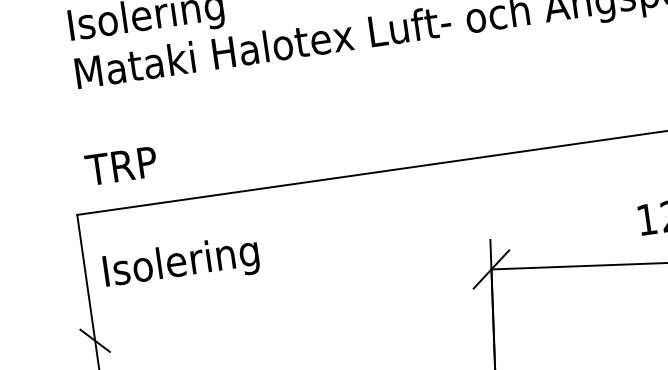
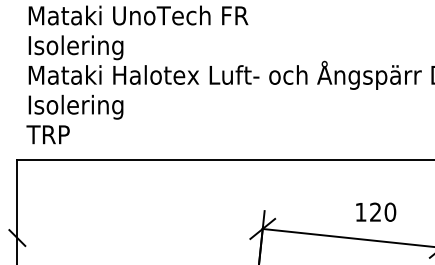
text: (180, 263) -> (75, 106), moved

